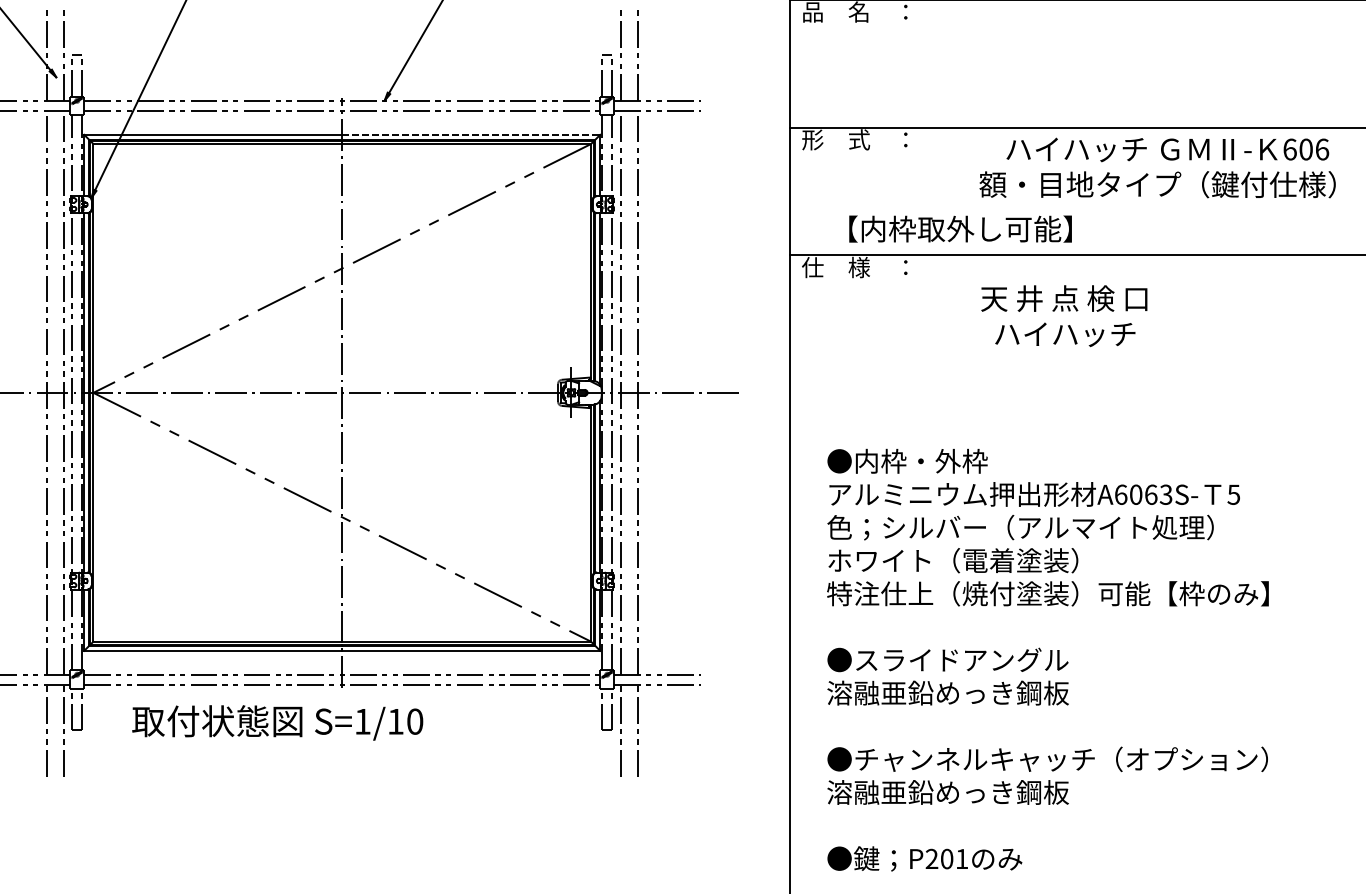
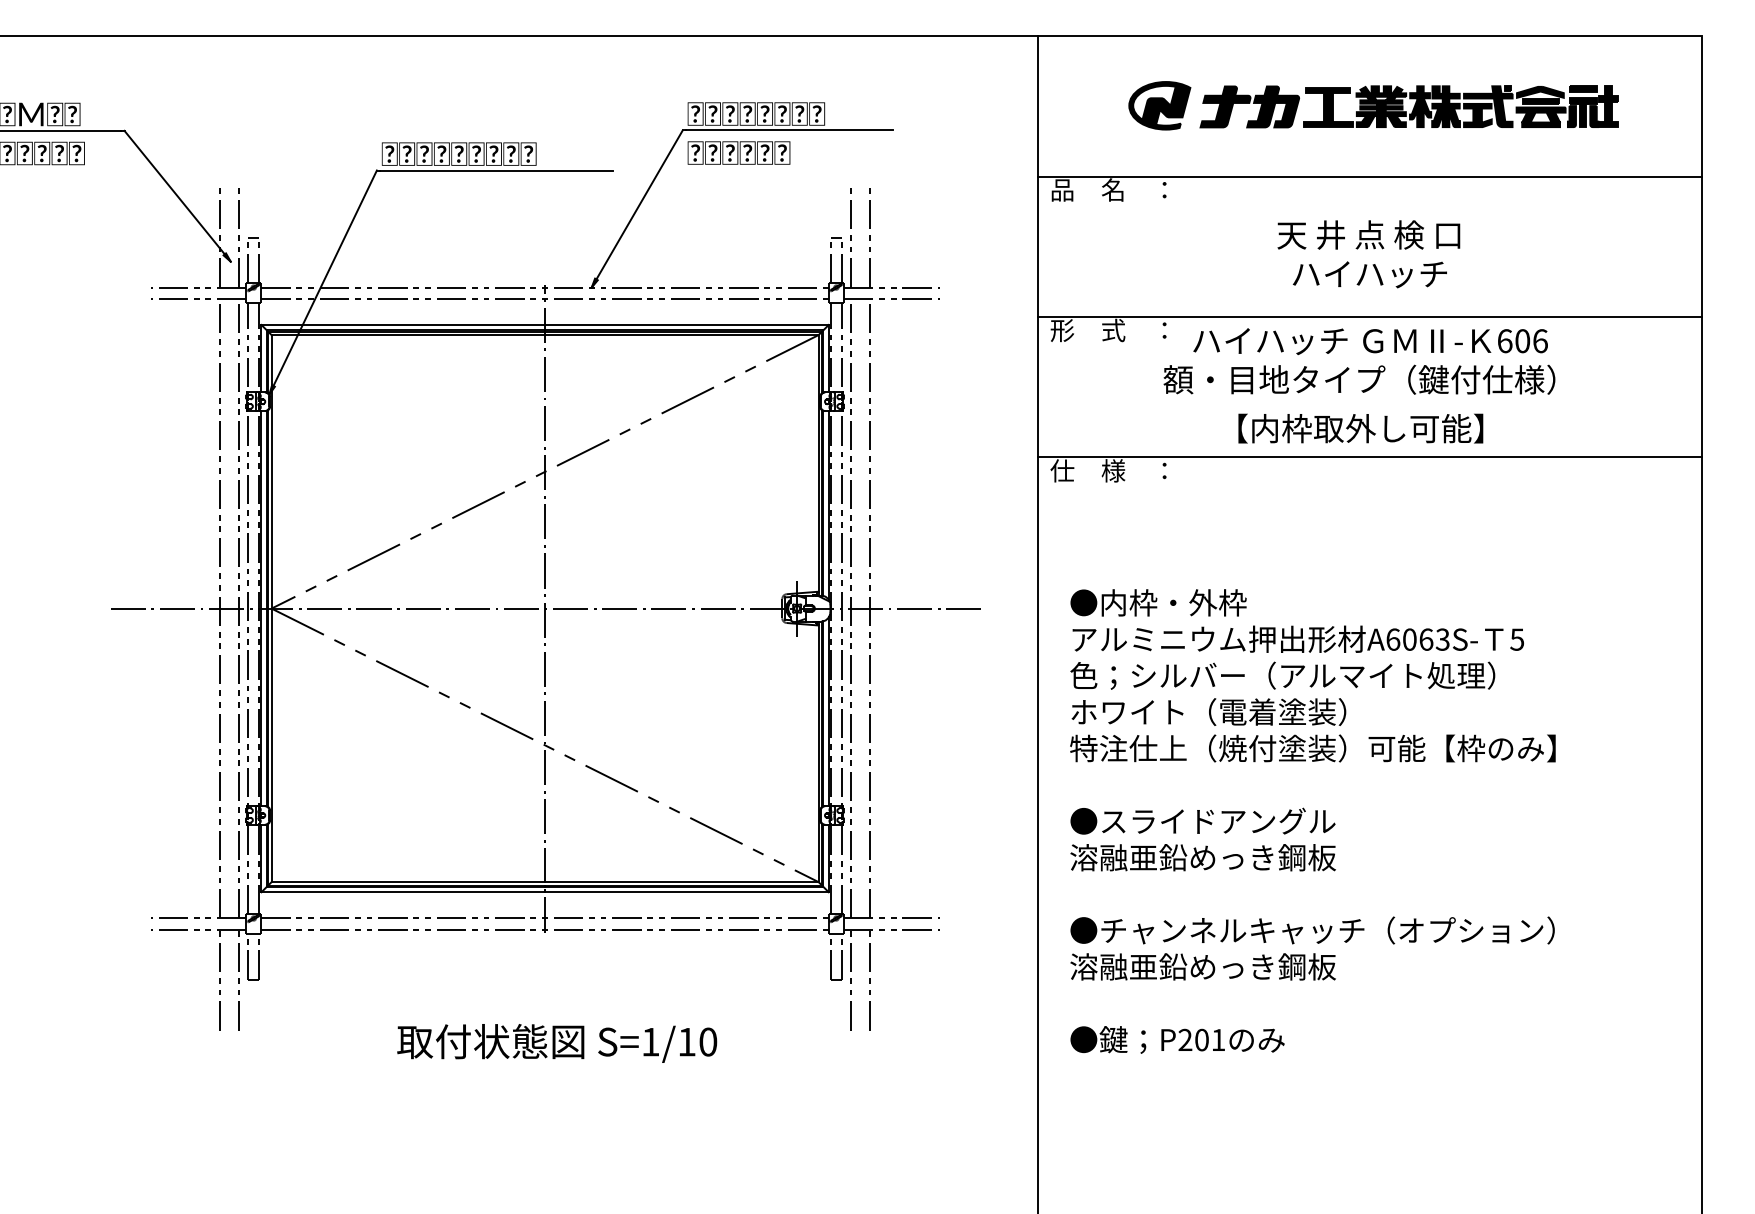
line: (470, 134) -> (686, 324), dashed -> solid
text: (1157, 168) -> (1359, 361), moved
text: (960, 229) -> (1360, 428), moved
text: (1063, 316) -> (1368, 254), moved
text: (1047, 660) -> (1312, 821), moved
text: (278, 722) -> (557, 1043), moved

